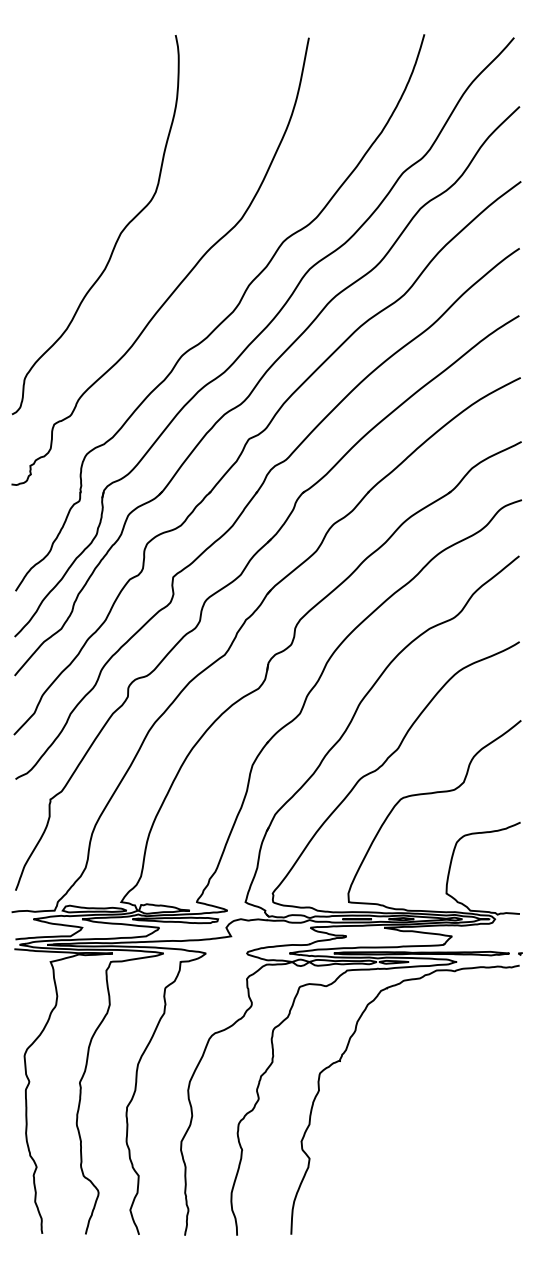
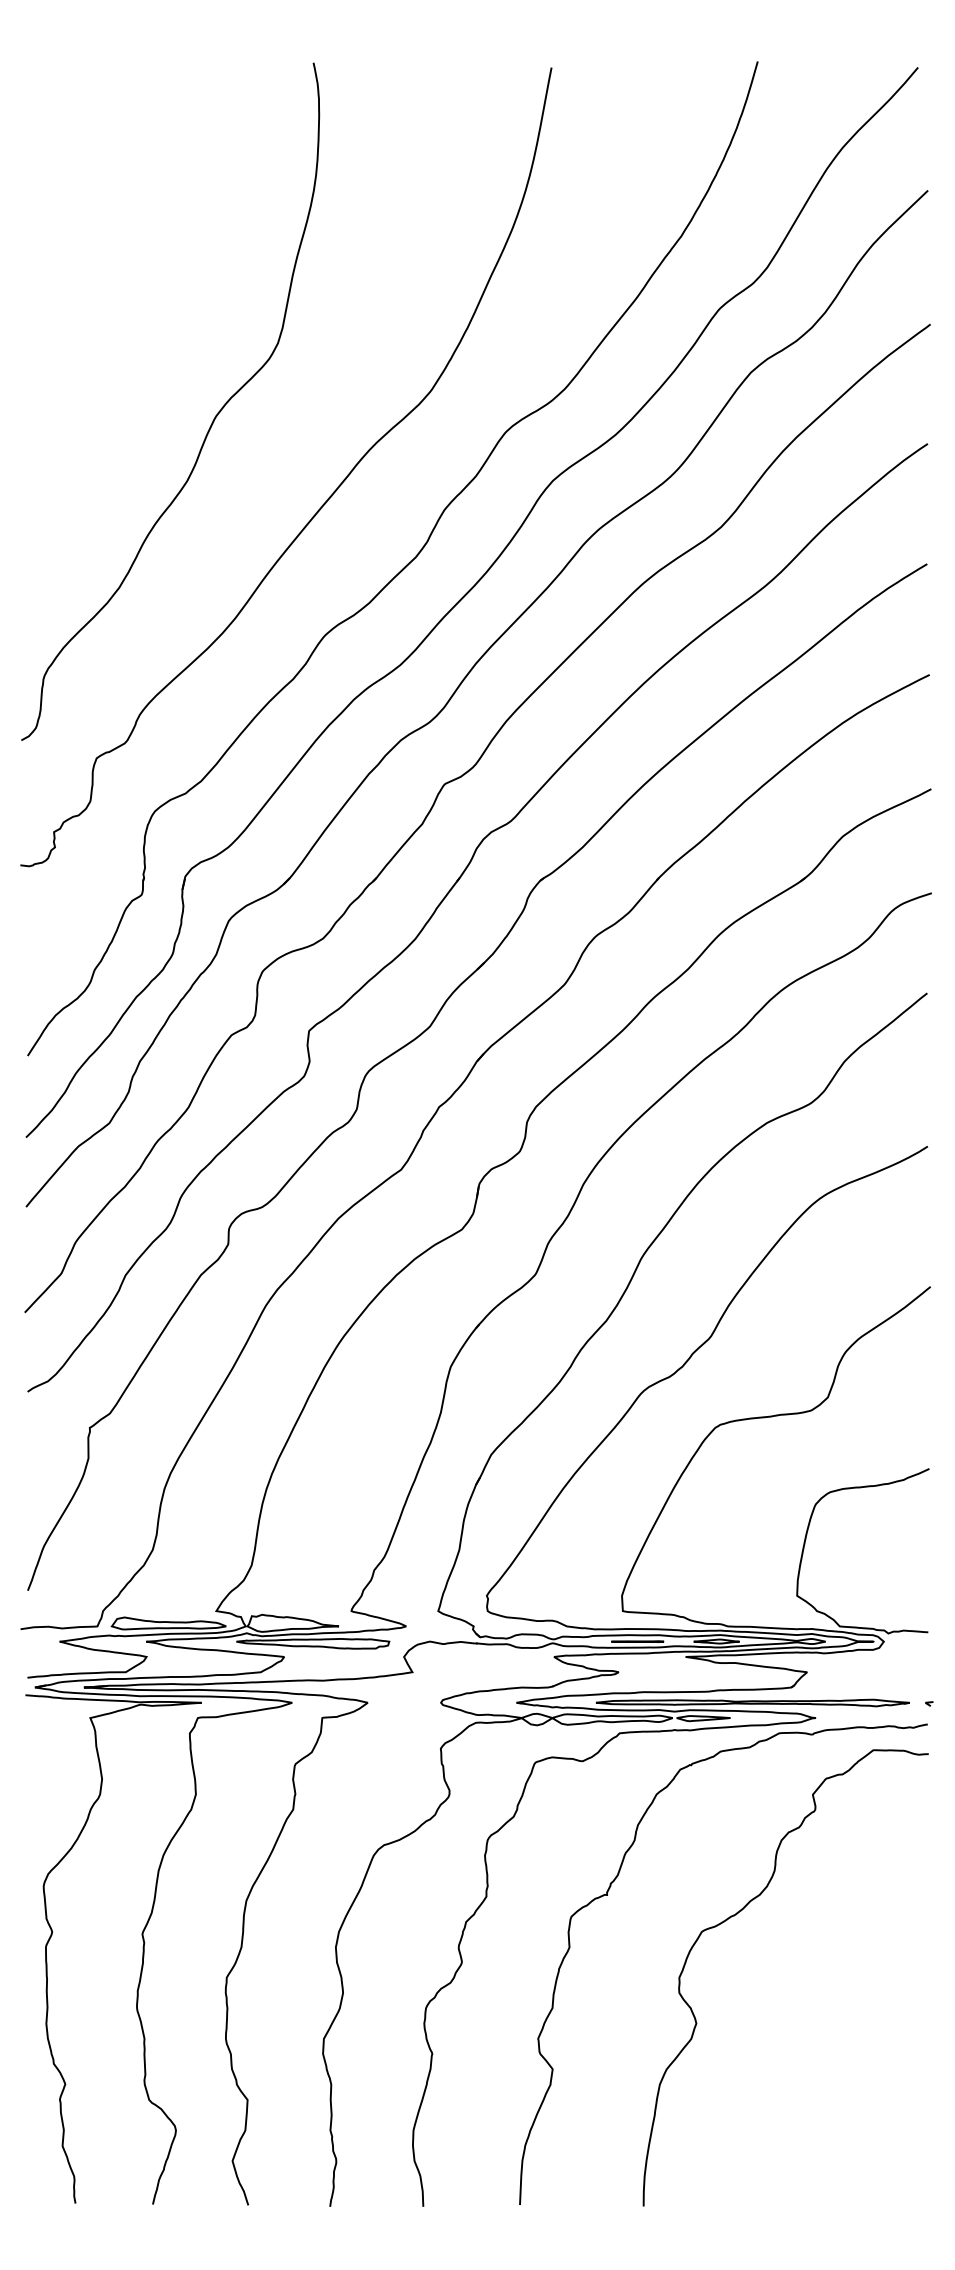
curve: (413, 1072) -> (738, 1915), added

